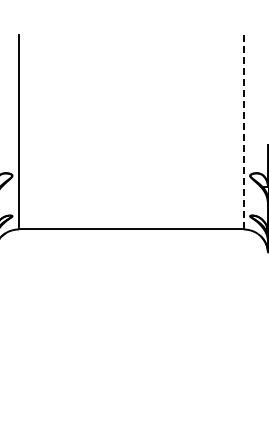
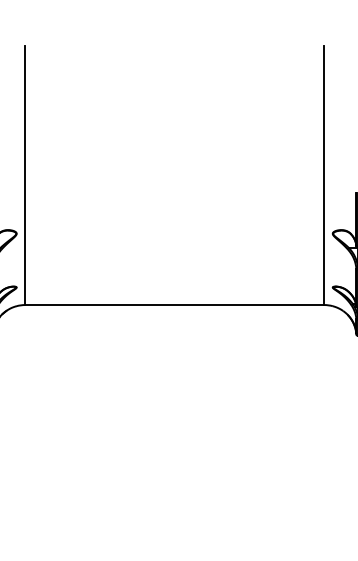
line: (243, 131) -> (323, 174), dashed -> solid

